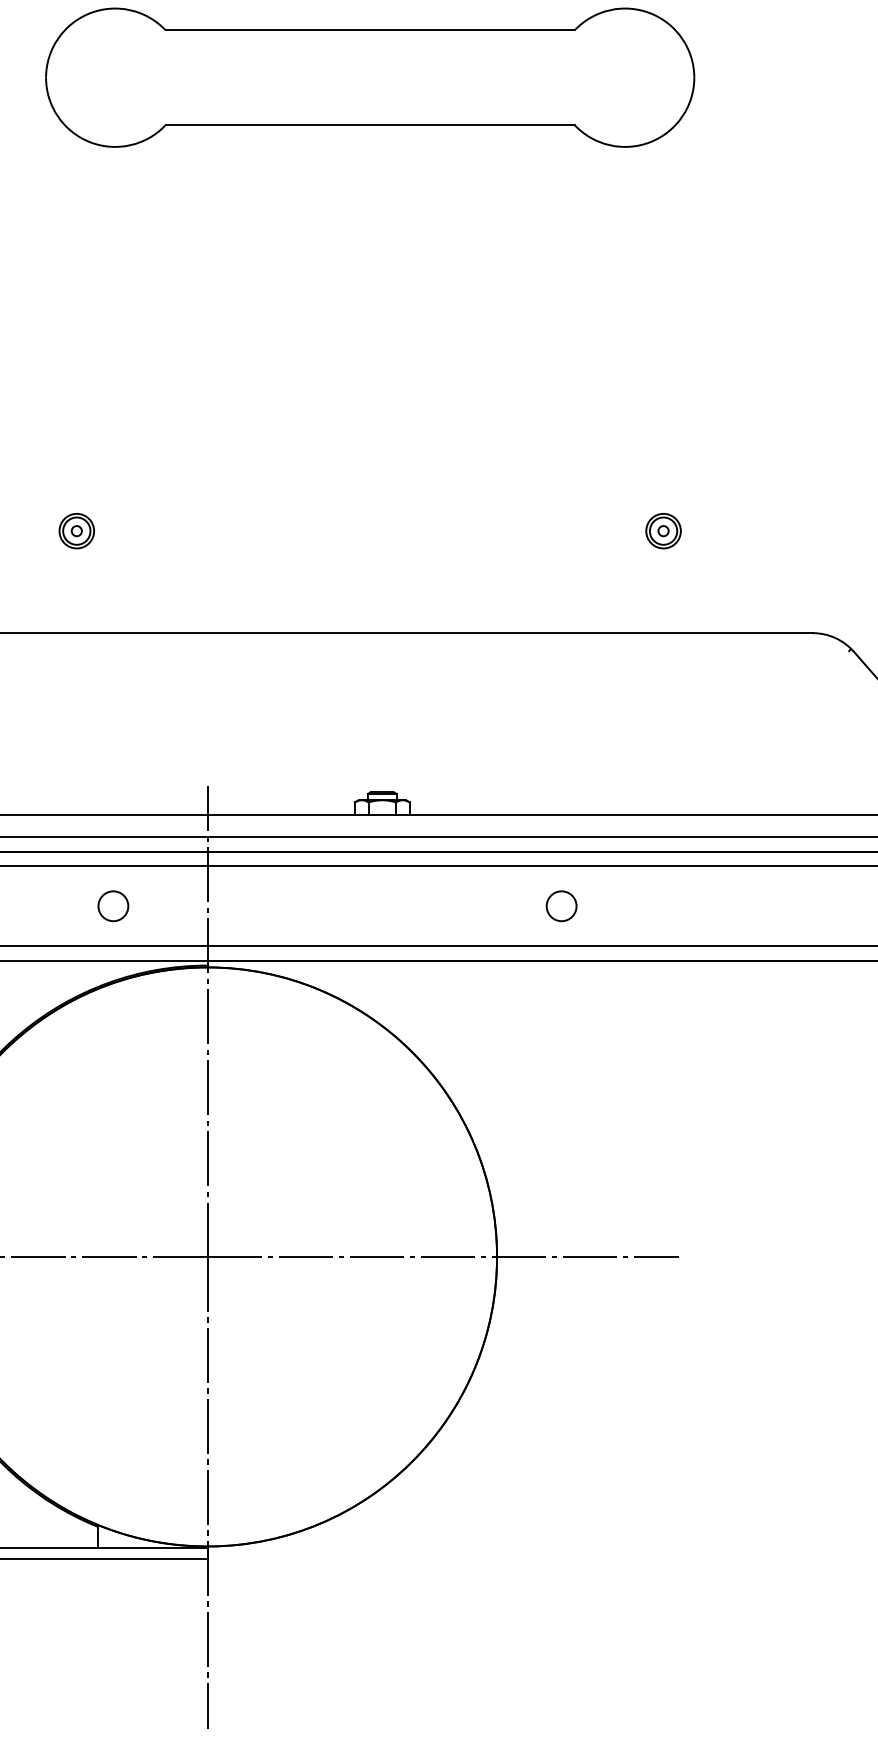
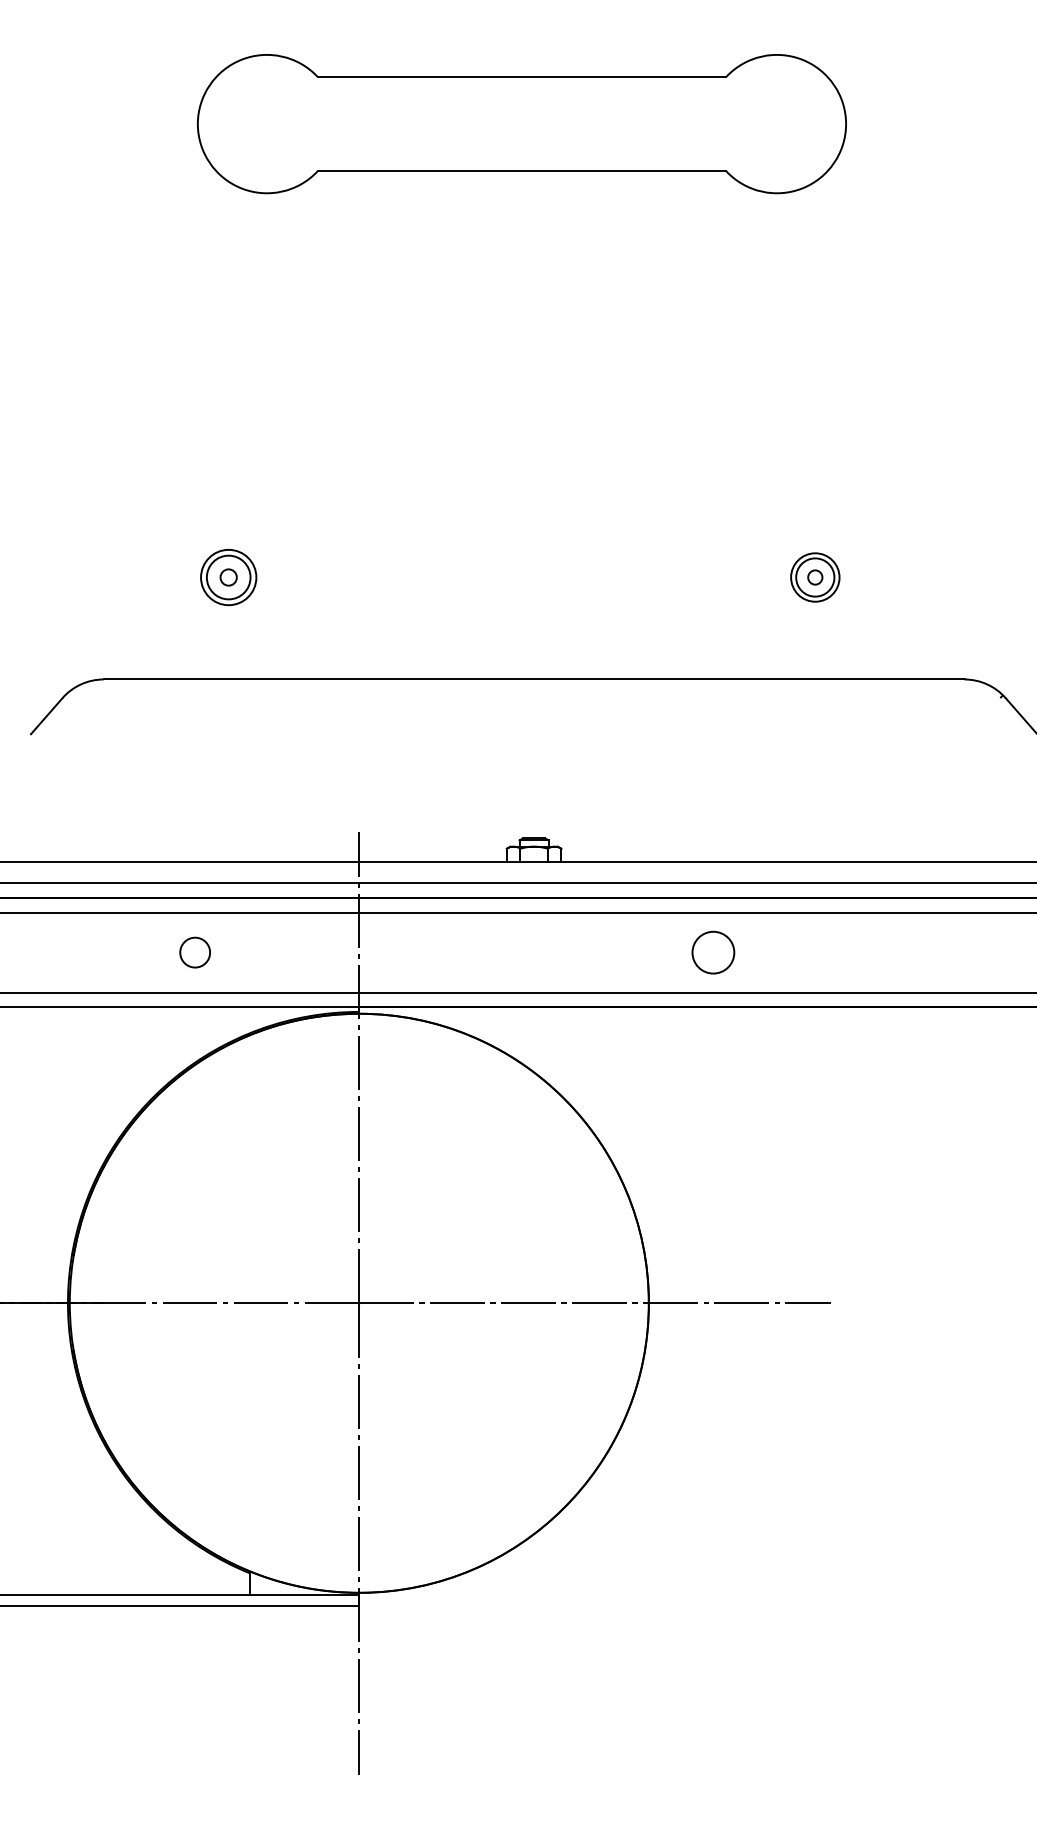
part: (76, 531) -> (228, 577), size x1.6
part: (663, 531) -> (815, 577), size x1.4
circle: (112, 906) -> (194, 952), moved
circle: (561, 906) -> (713, 952), size x1.4

